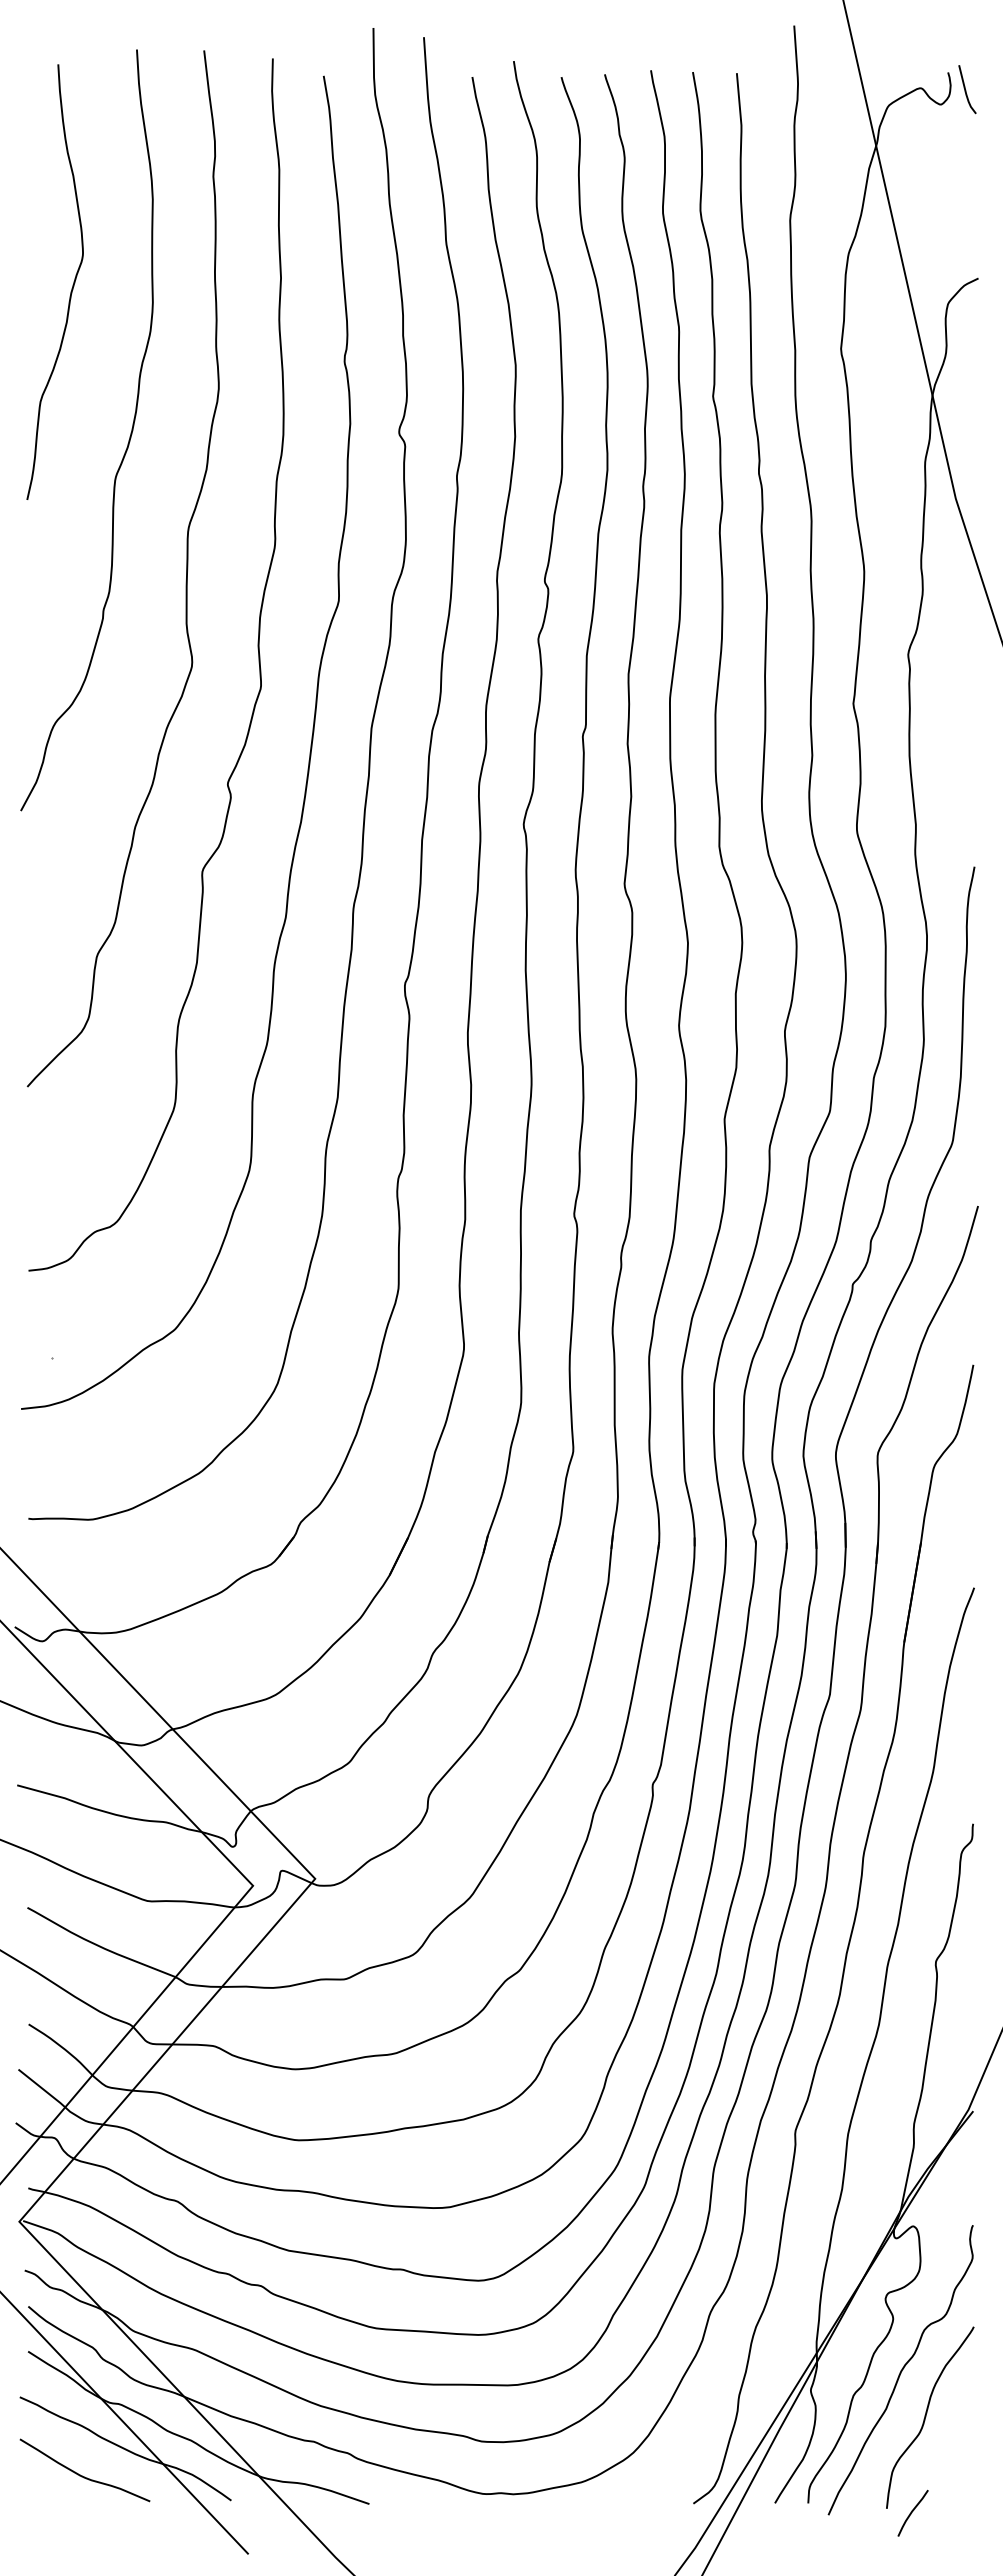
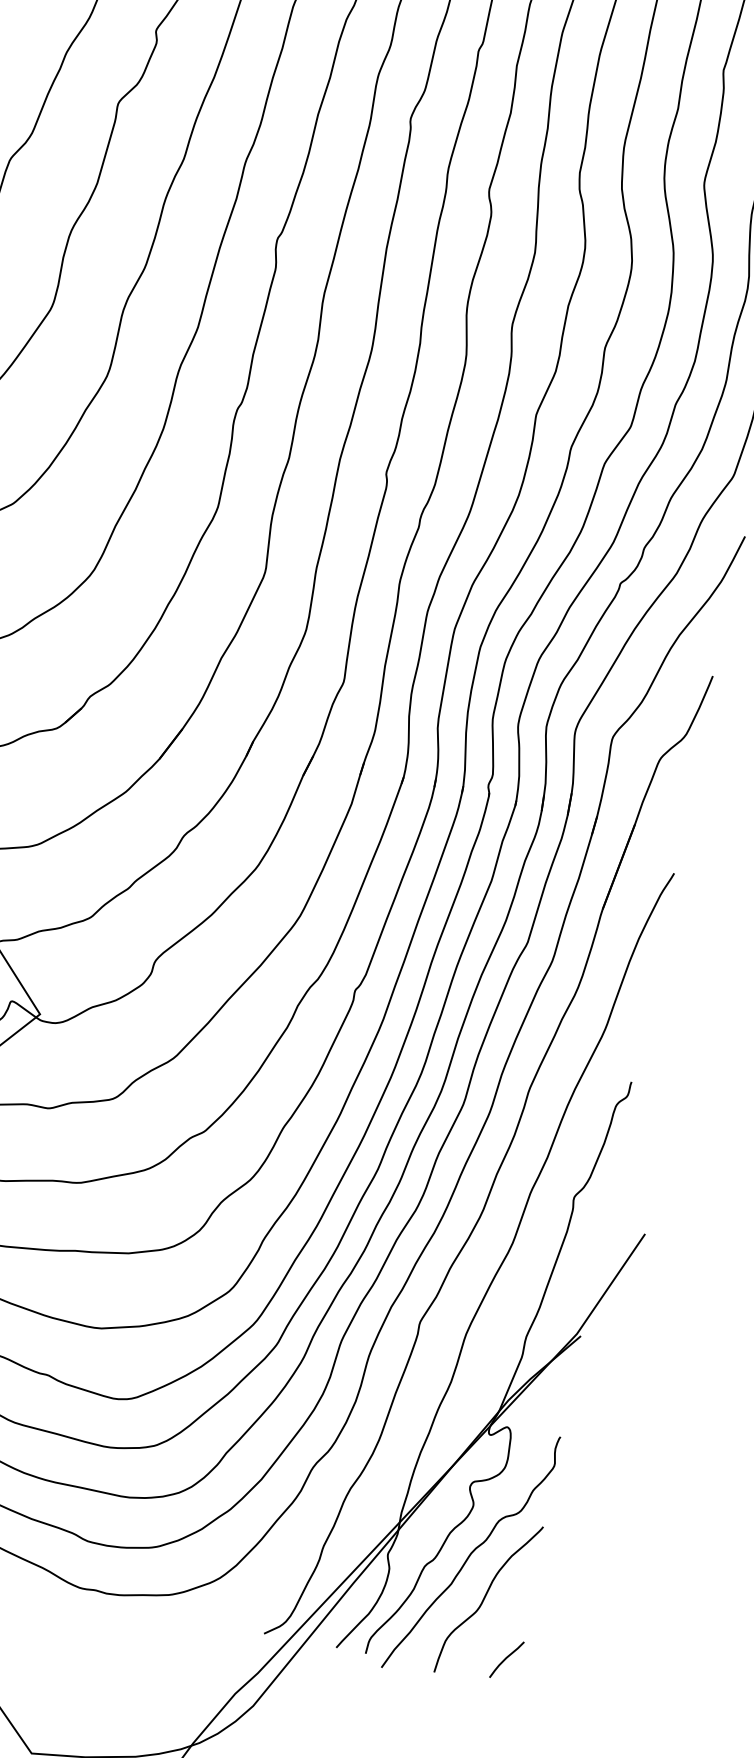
curve: (912, 2512) -> (506, 1658), moved

